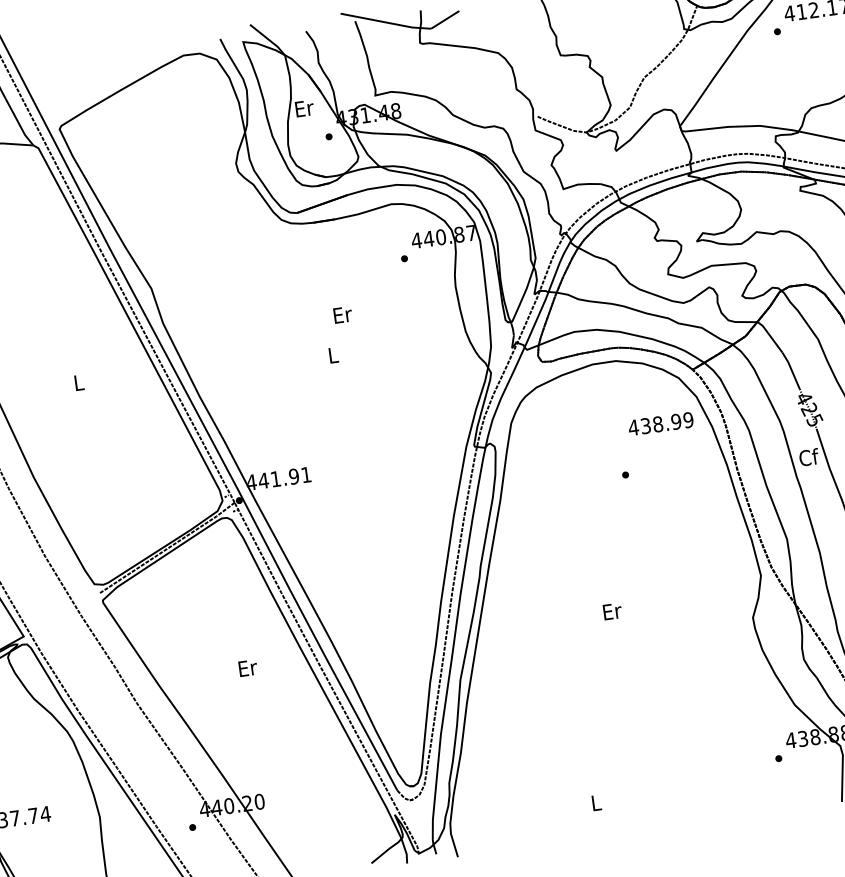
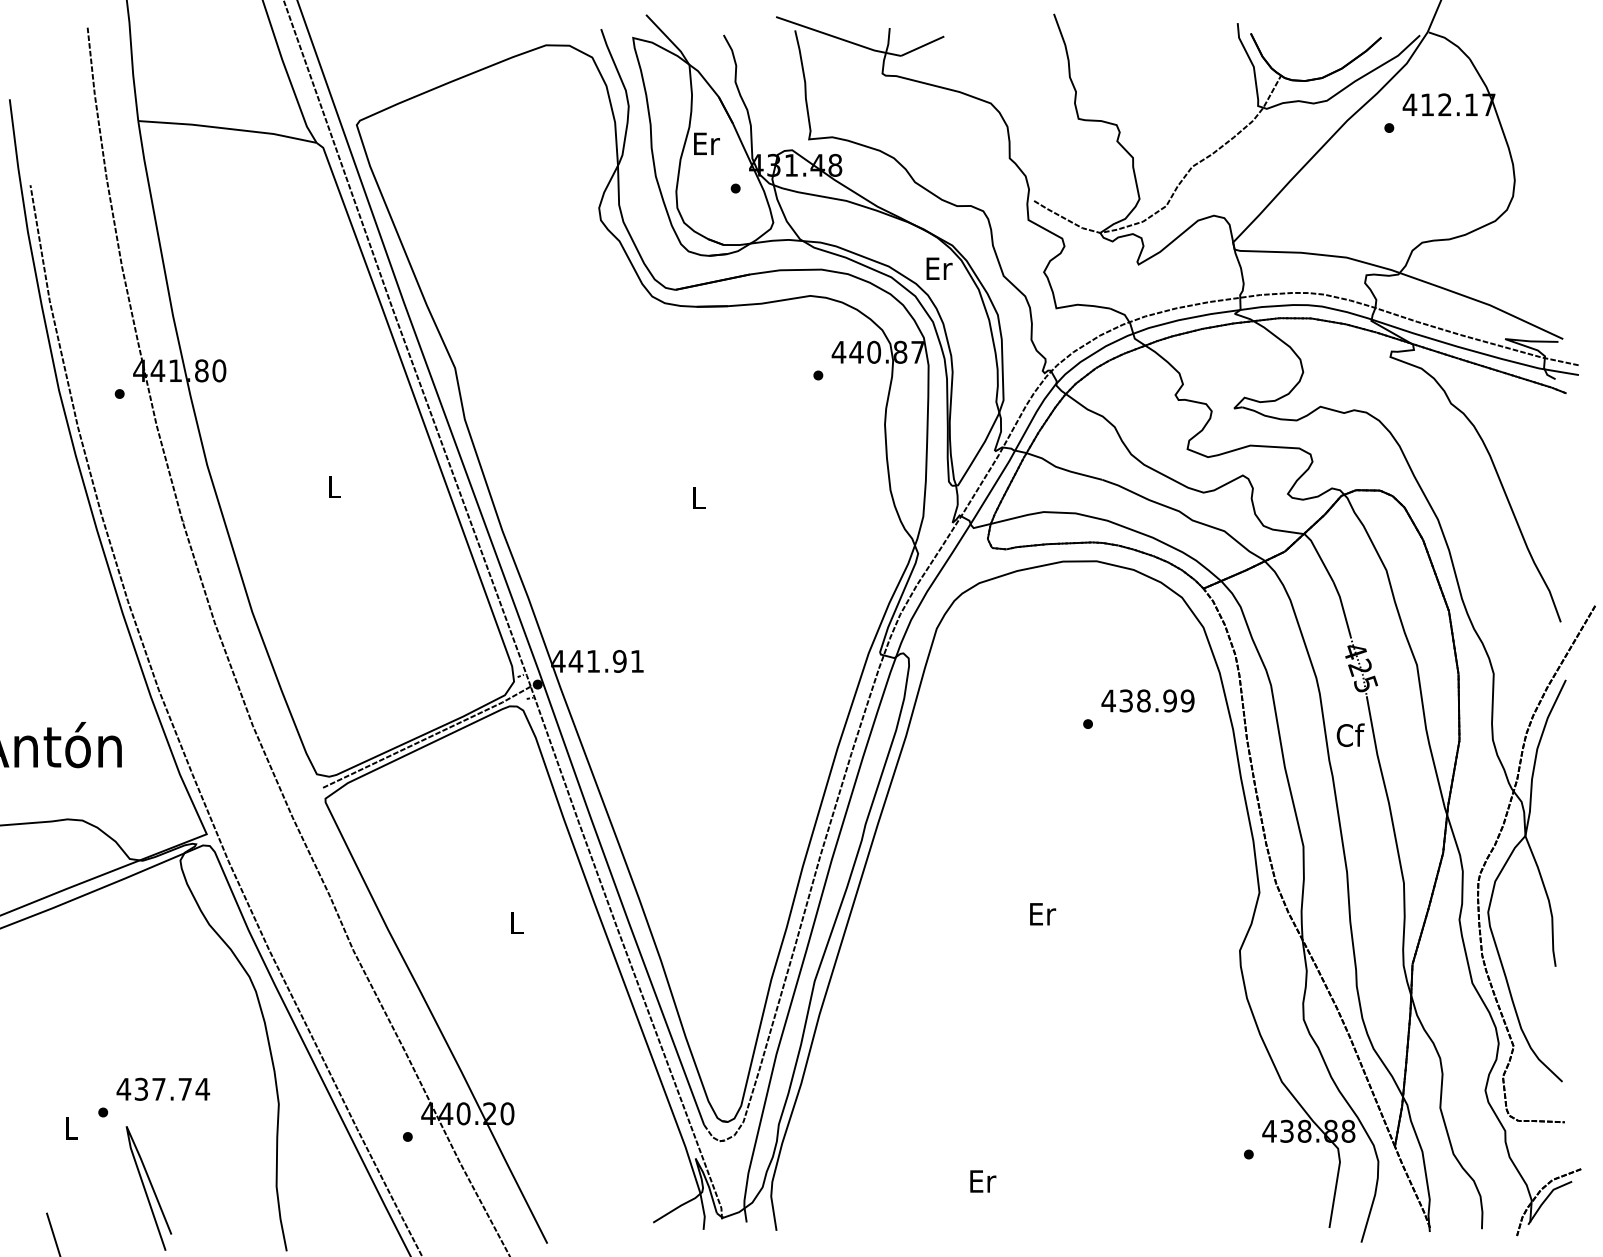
text: (342, 314) -> (939, 268), moved
text: (660, 423) -> (1147, 700), moved
text: (248, 667) -> (517, 922), Er -> L
text: (597, 802) -> (983, 1181), L -> Er

